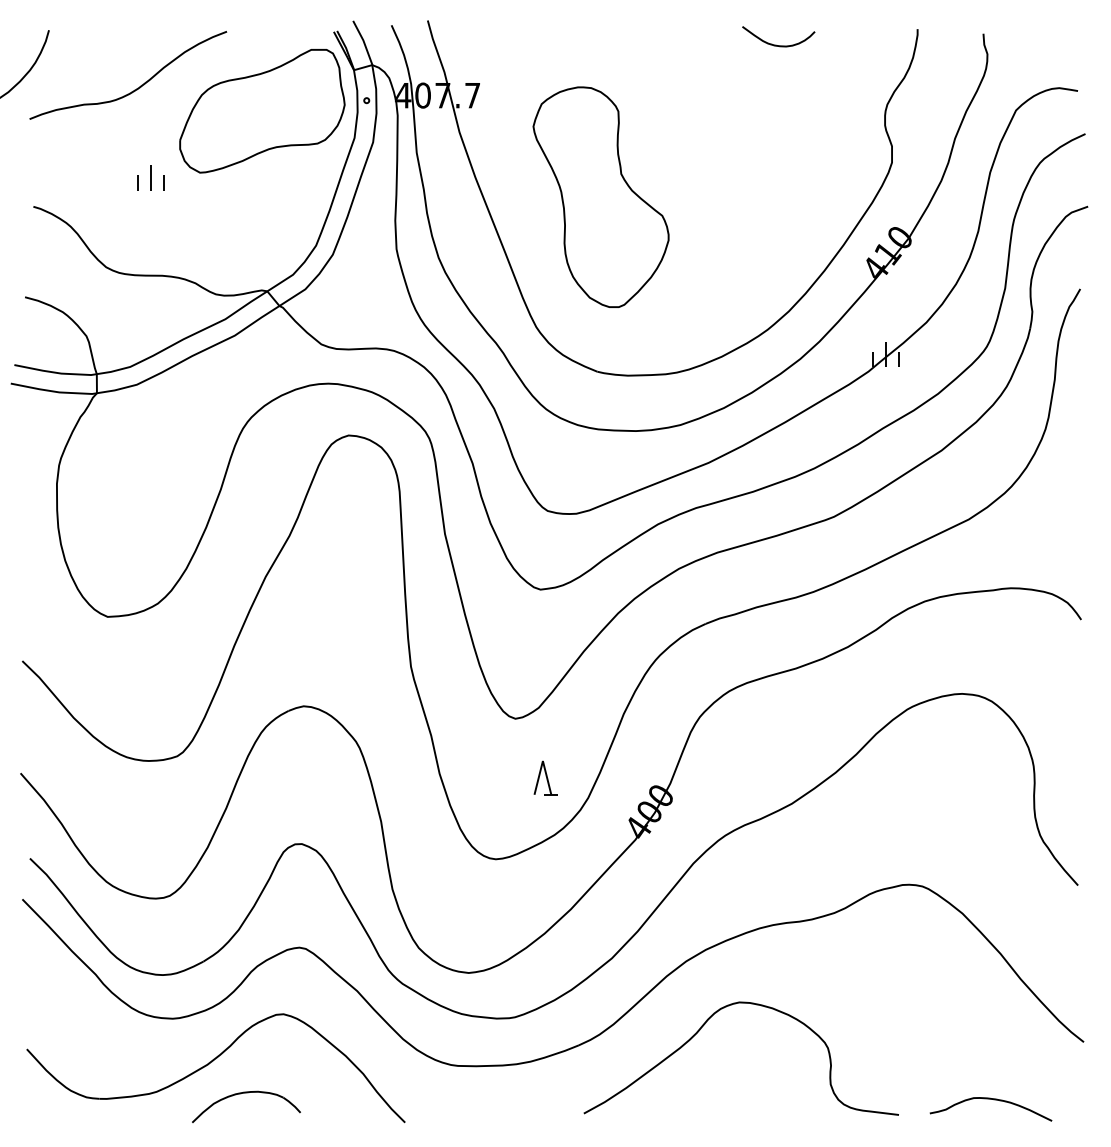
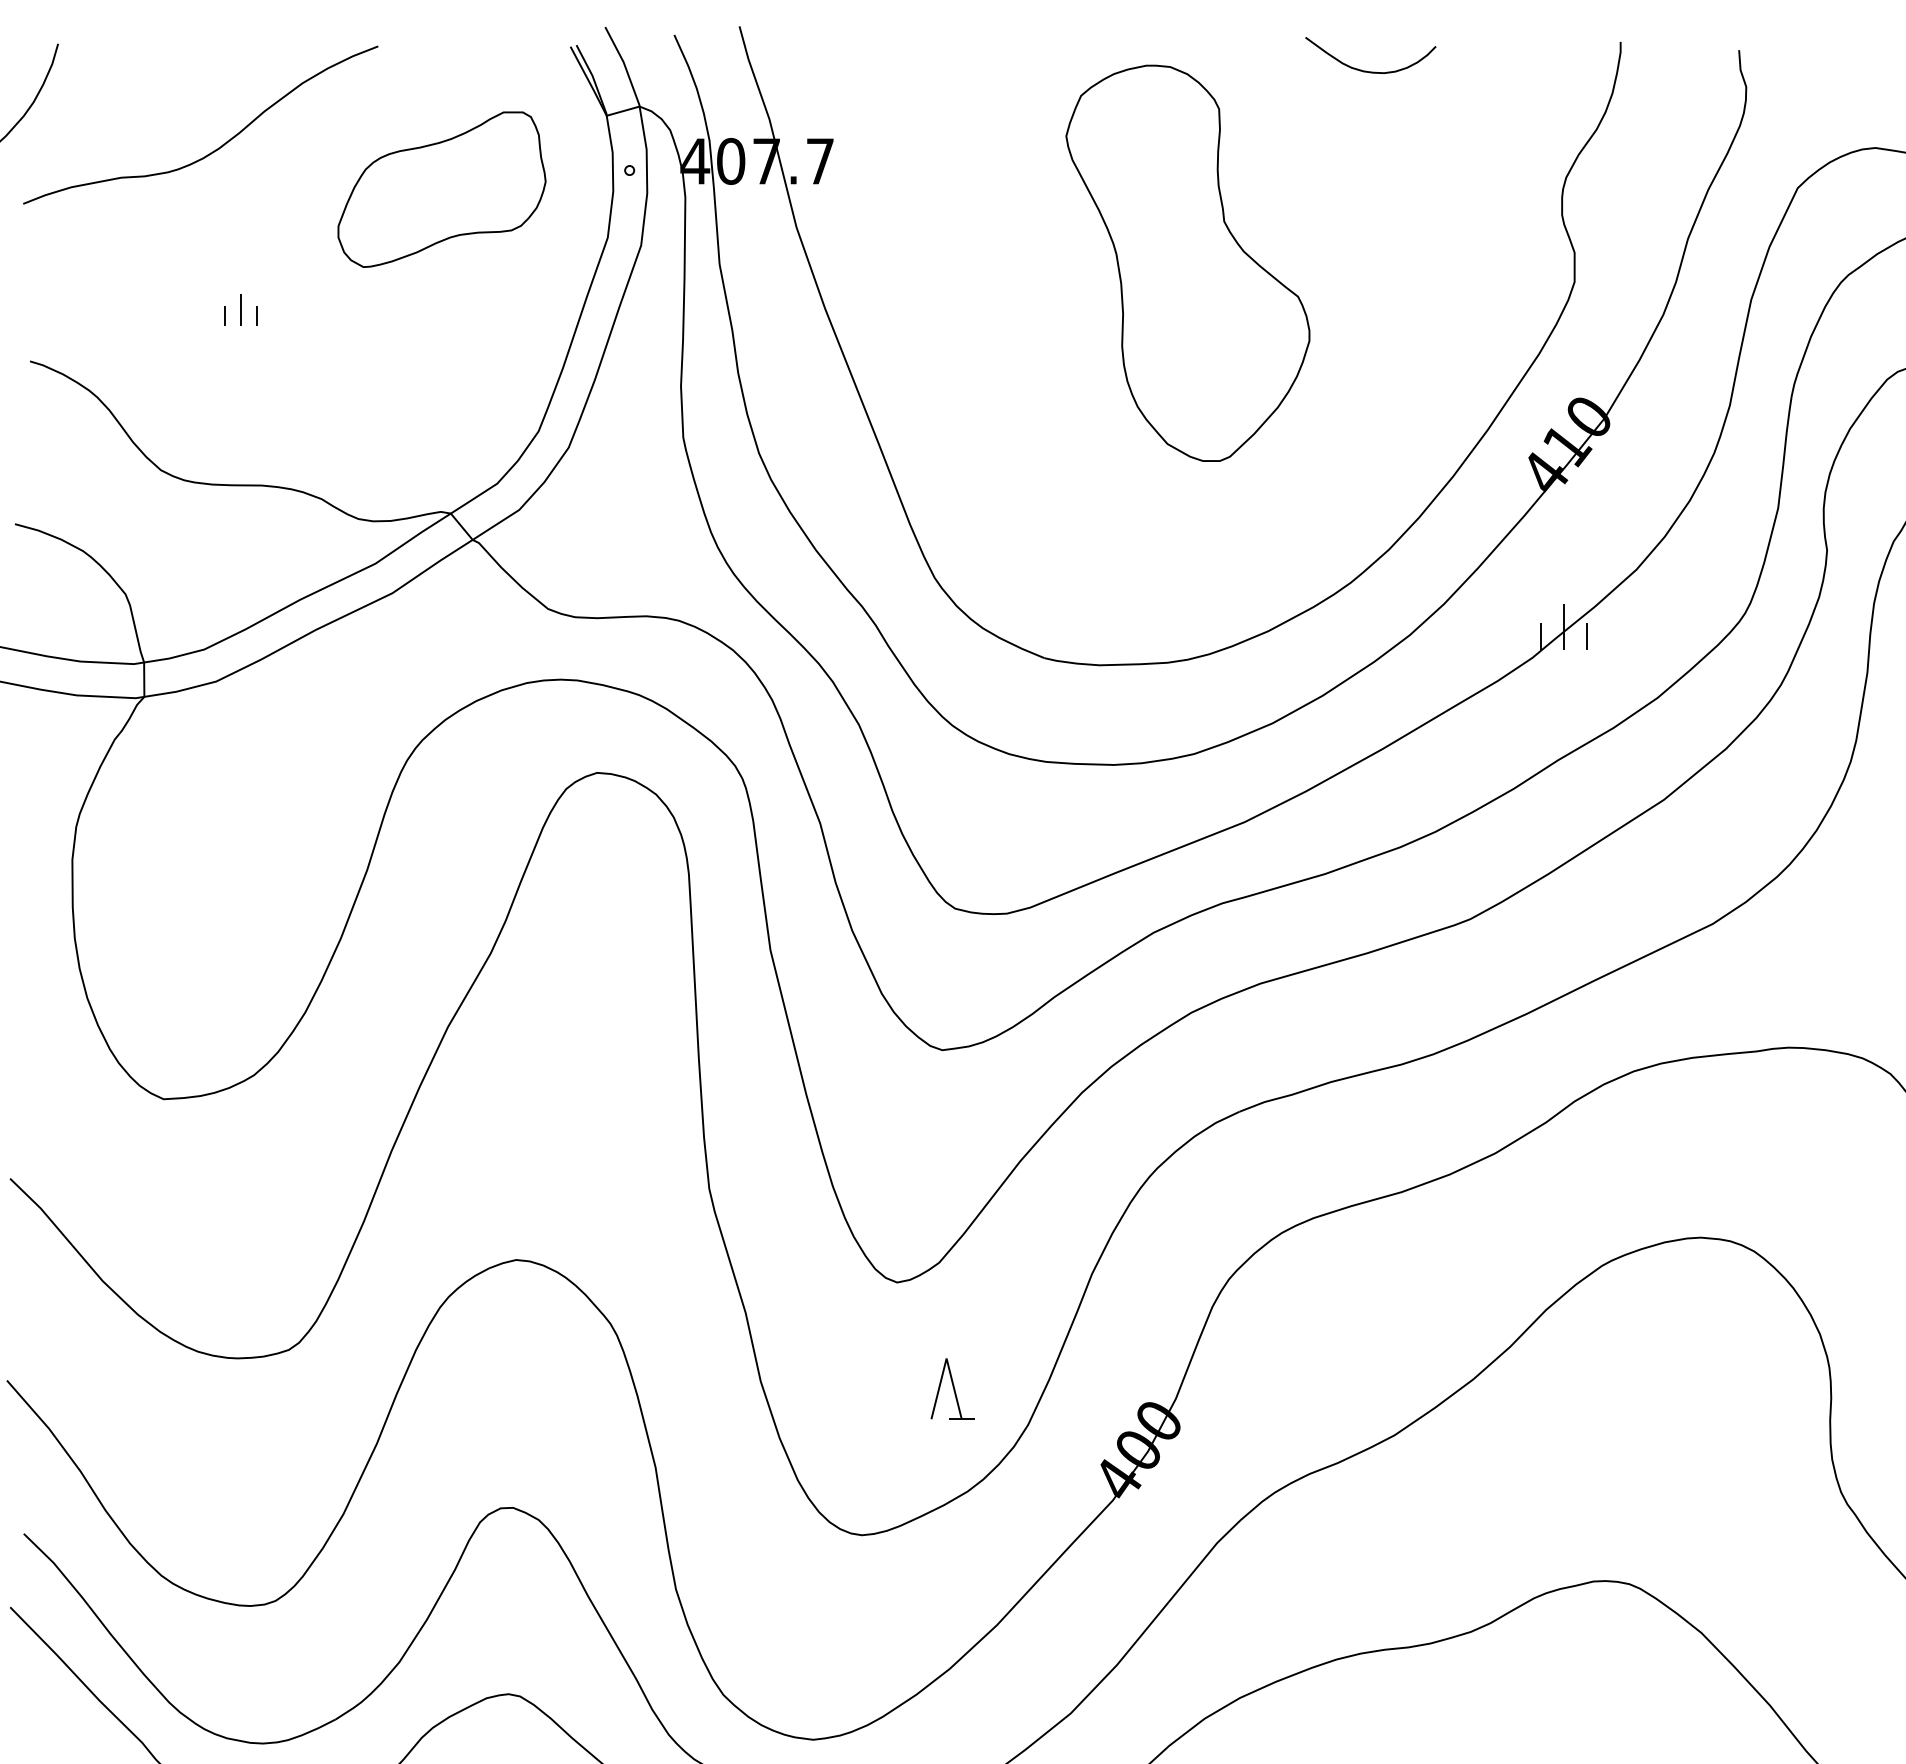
part: (262, 111) -> (442, 190), size x0.7
part: (150, 177) -> (240, 308), size x0.7
part: (600, 196) -> (1186, 261), moved

